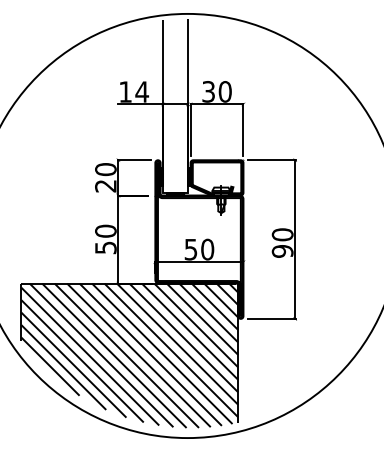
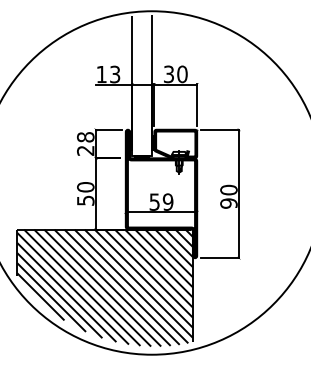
text: (141, 92) -> (114, 74), 14 -> 13
text: (105, 169) -> (85, 137), 20 -> 28
text: (206, 248) -> (167, 201), 50 -> 59

